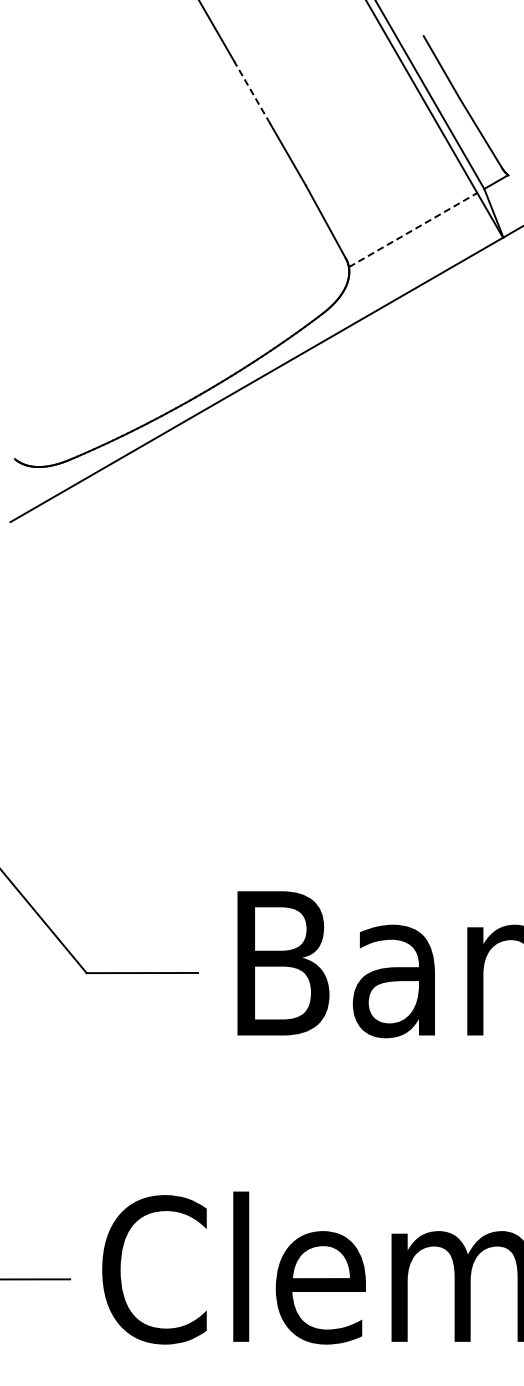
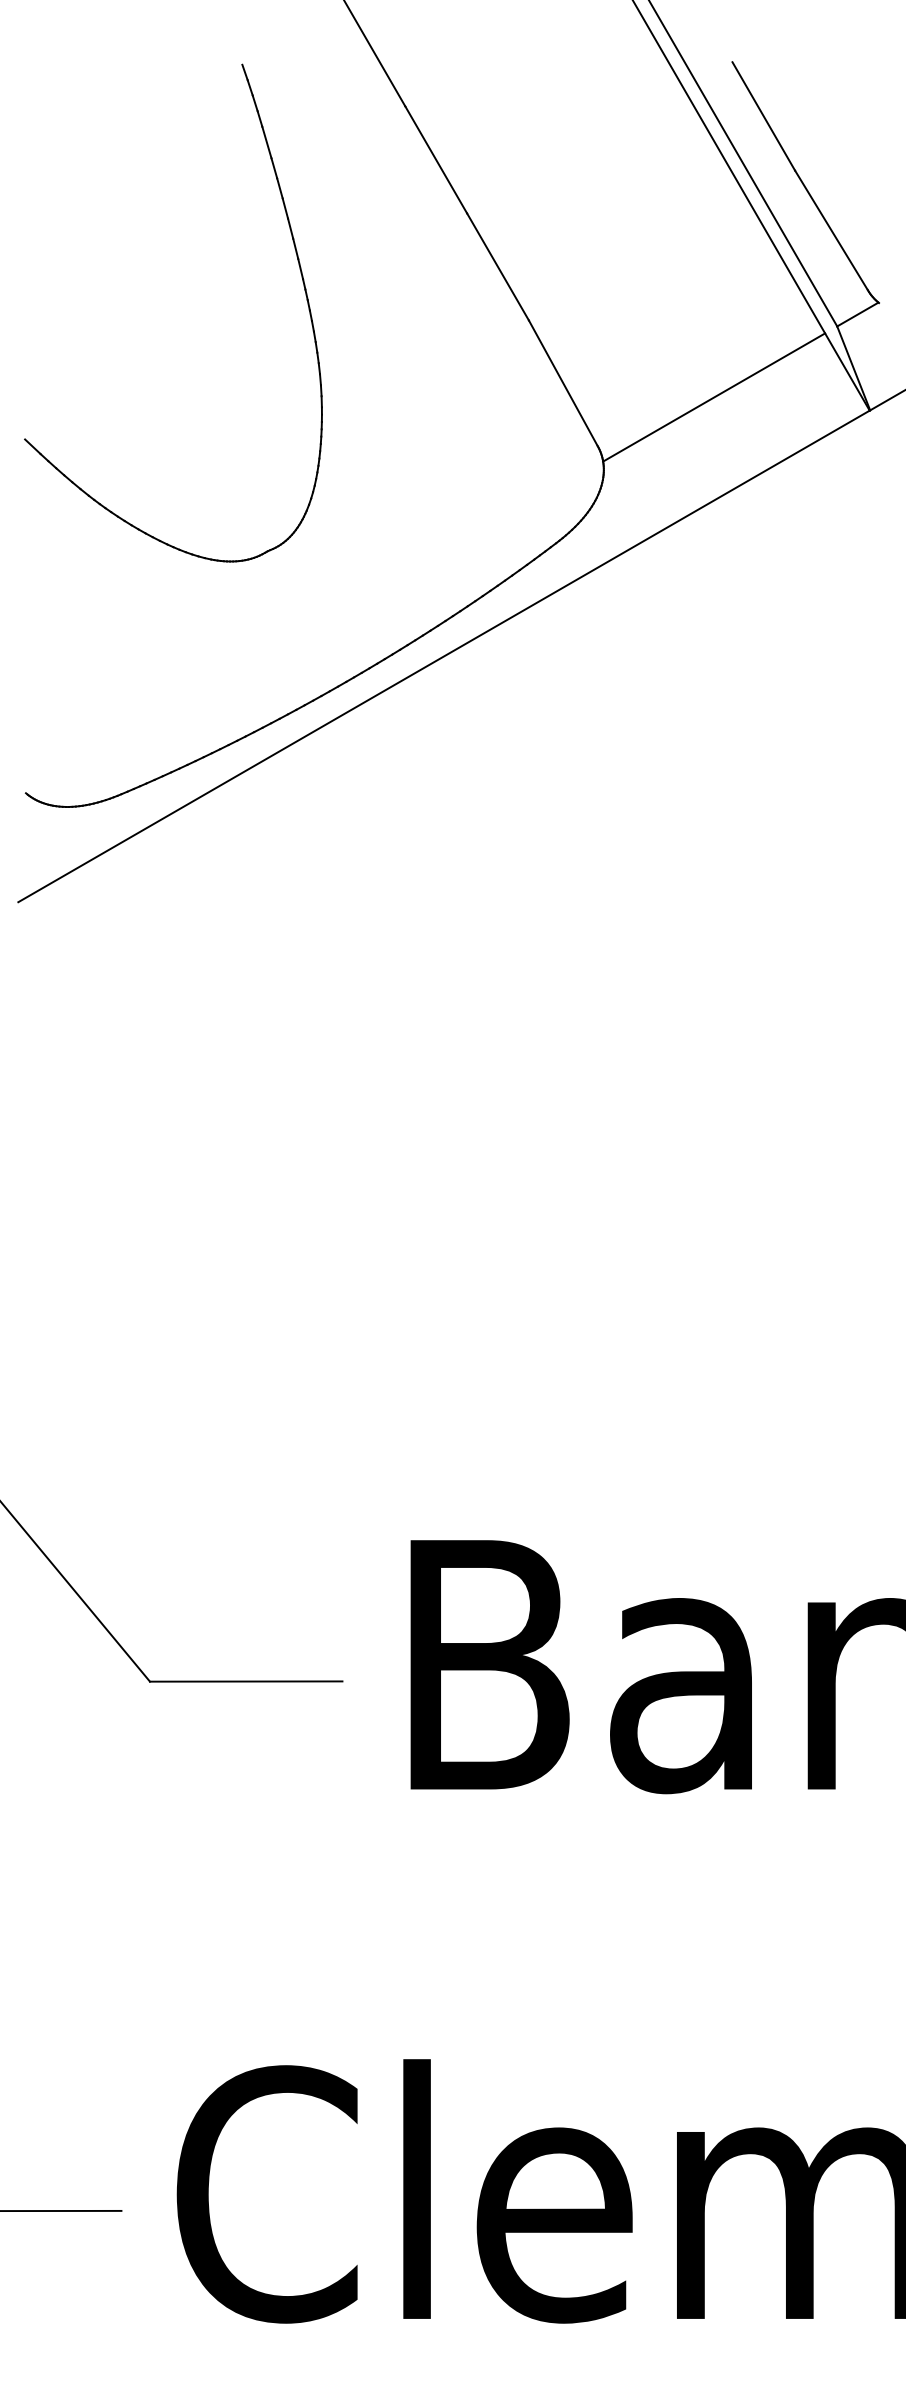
line: (252, 92) -> (436, 159), dashed -> solid
part: (174, 163) -> (301, 282), added
line: (413, 229) -> (714, 396), dashed -> solid

